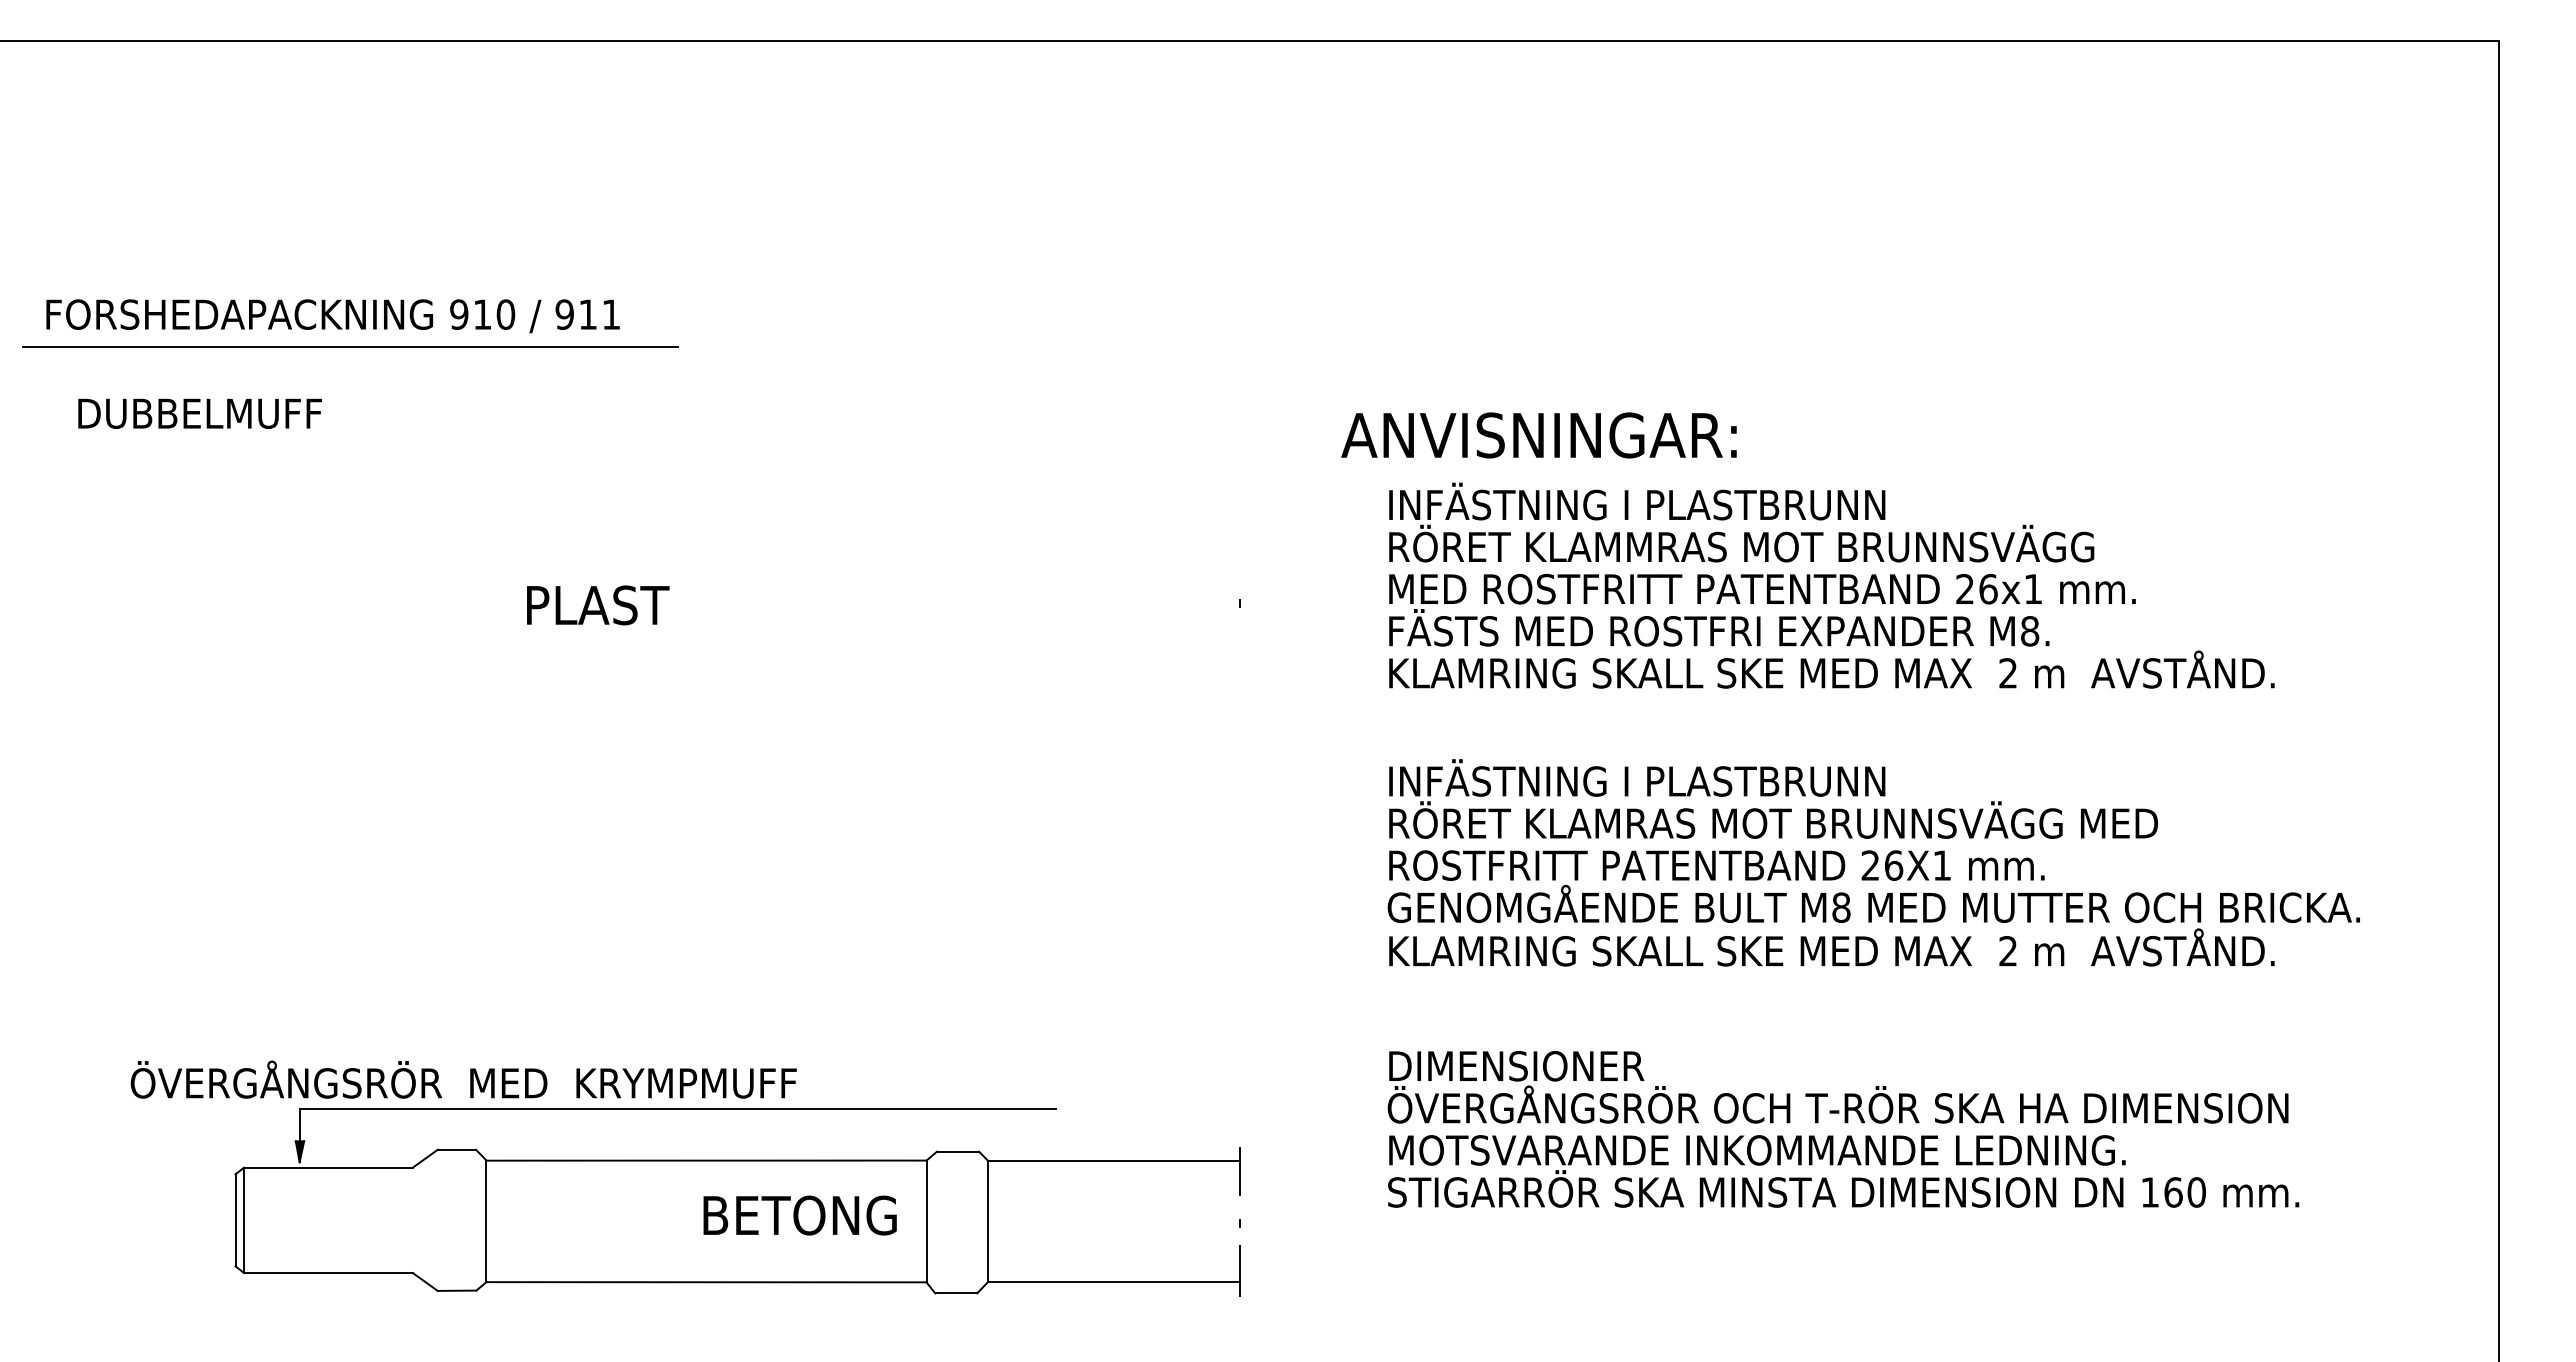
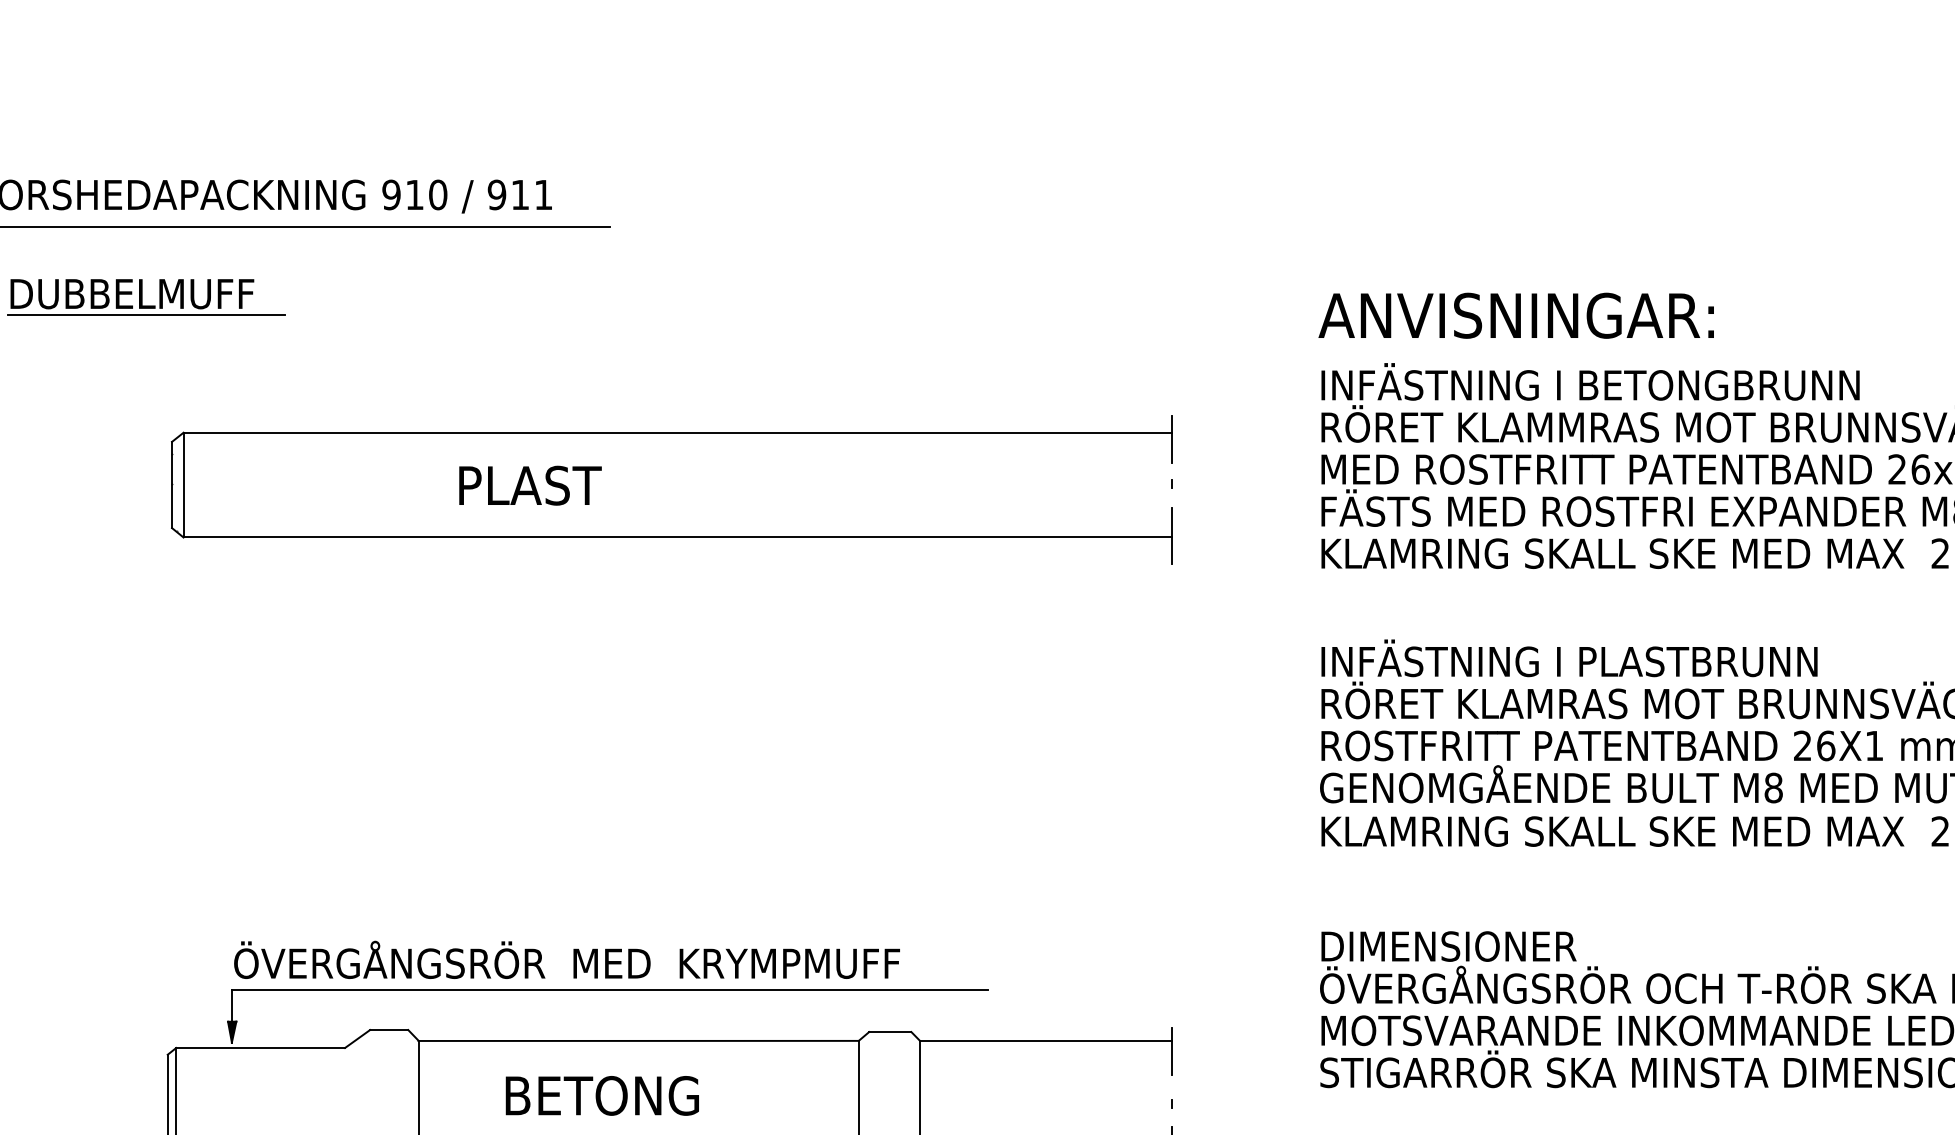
line: (213, 434) -> (145, 314), added
text: (1538, 435) -> (1515, 315), moved
text: (1788, 504) -> (1720, 384), INFÄSTNING I PLASTBRUNN -> INFÄSTNING I BETONGBRUNN
part: (739, 656) -> (671, 536), added
text: (463, 1079) -> (566, 959), moved
text: (799, 1215) -> (601, 1095), moved

